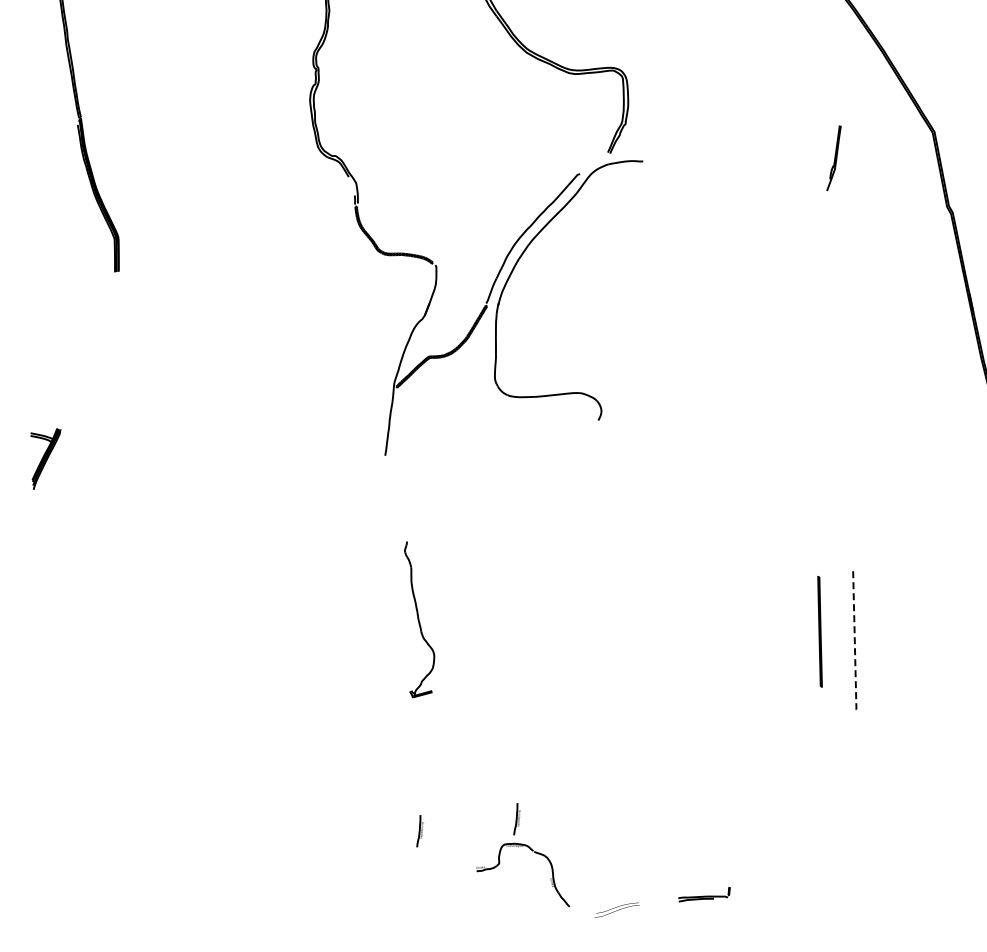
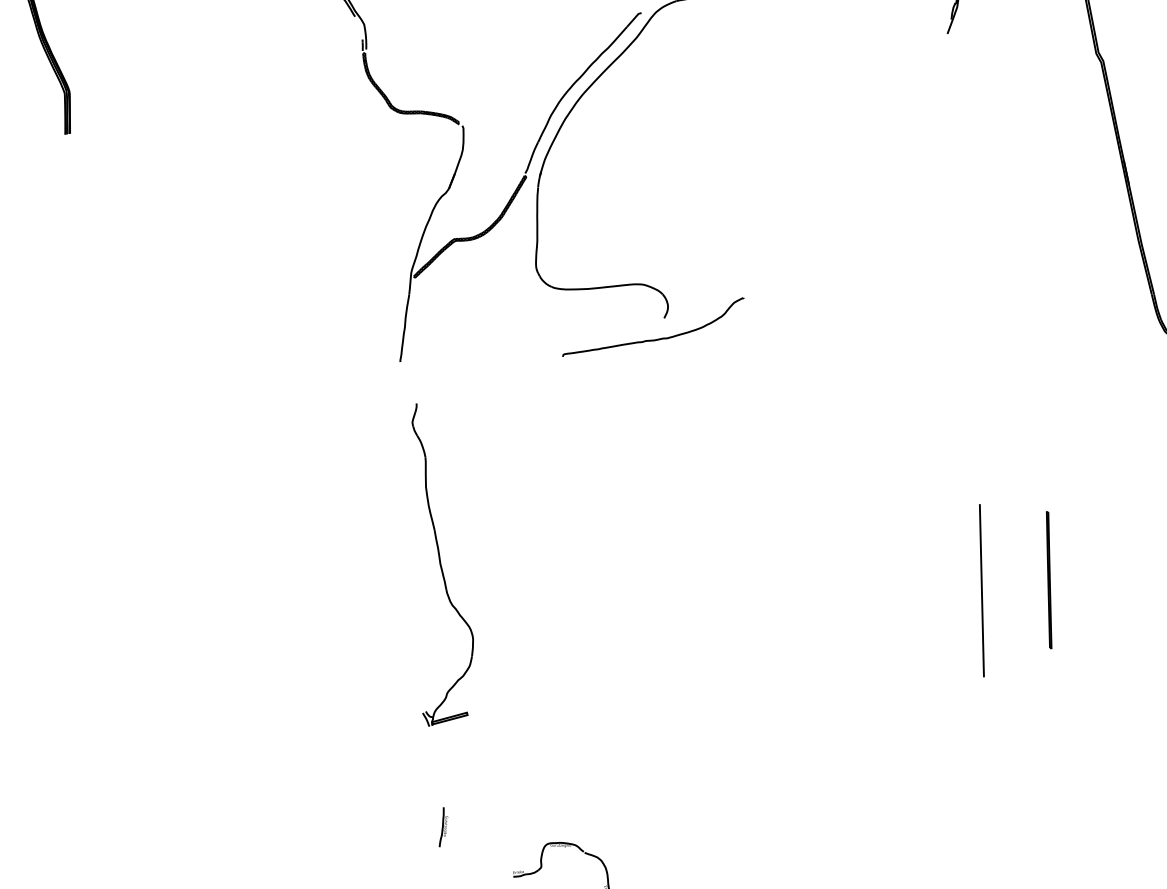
part: (593, 436) -> (658, 338), added
part: (419, 619) -> (442, 564), size x1.67
line: (819, 631) -> (1048, 579), moved
line: (854, 640) -> (981, 590), dashed -> solid
part: (516, 819) -> (562, 812), removed

